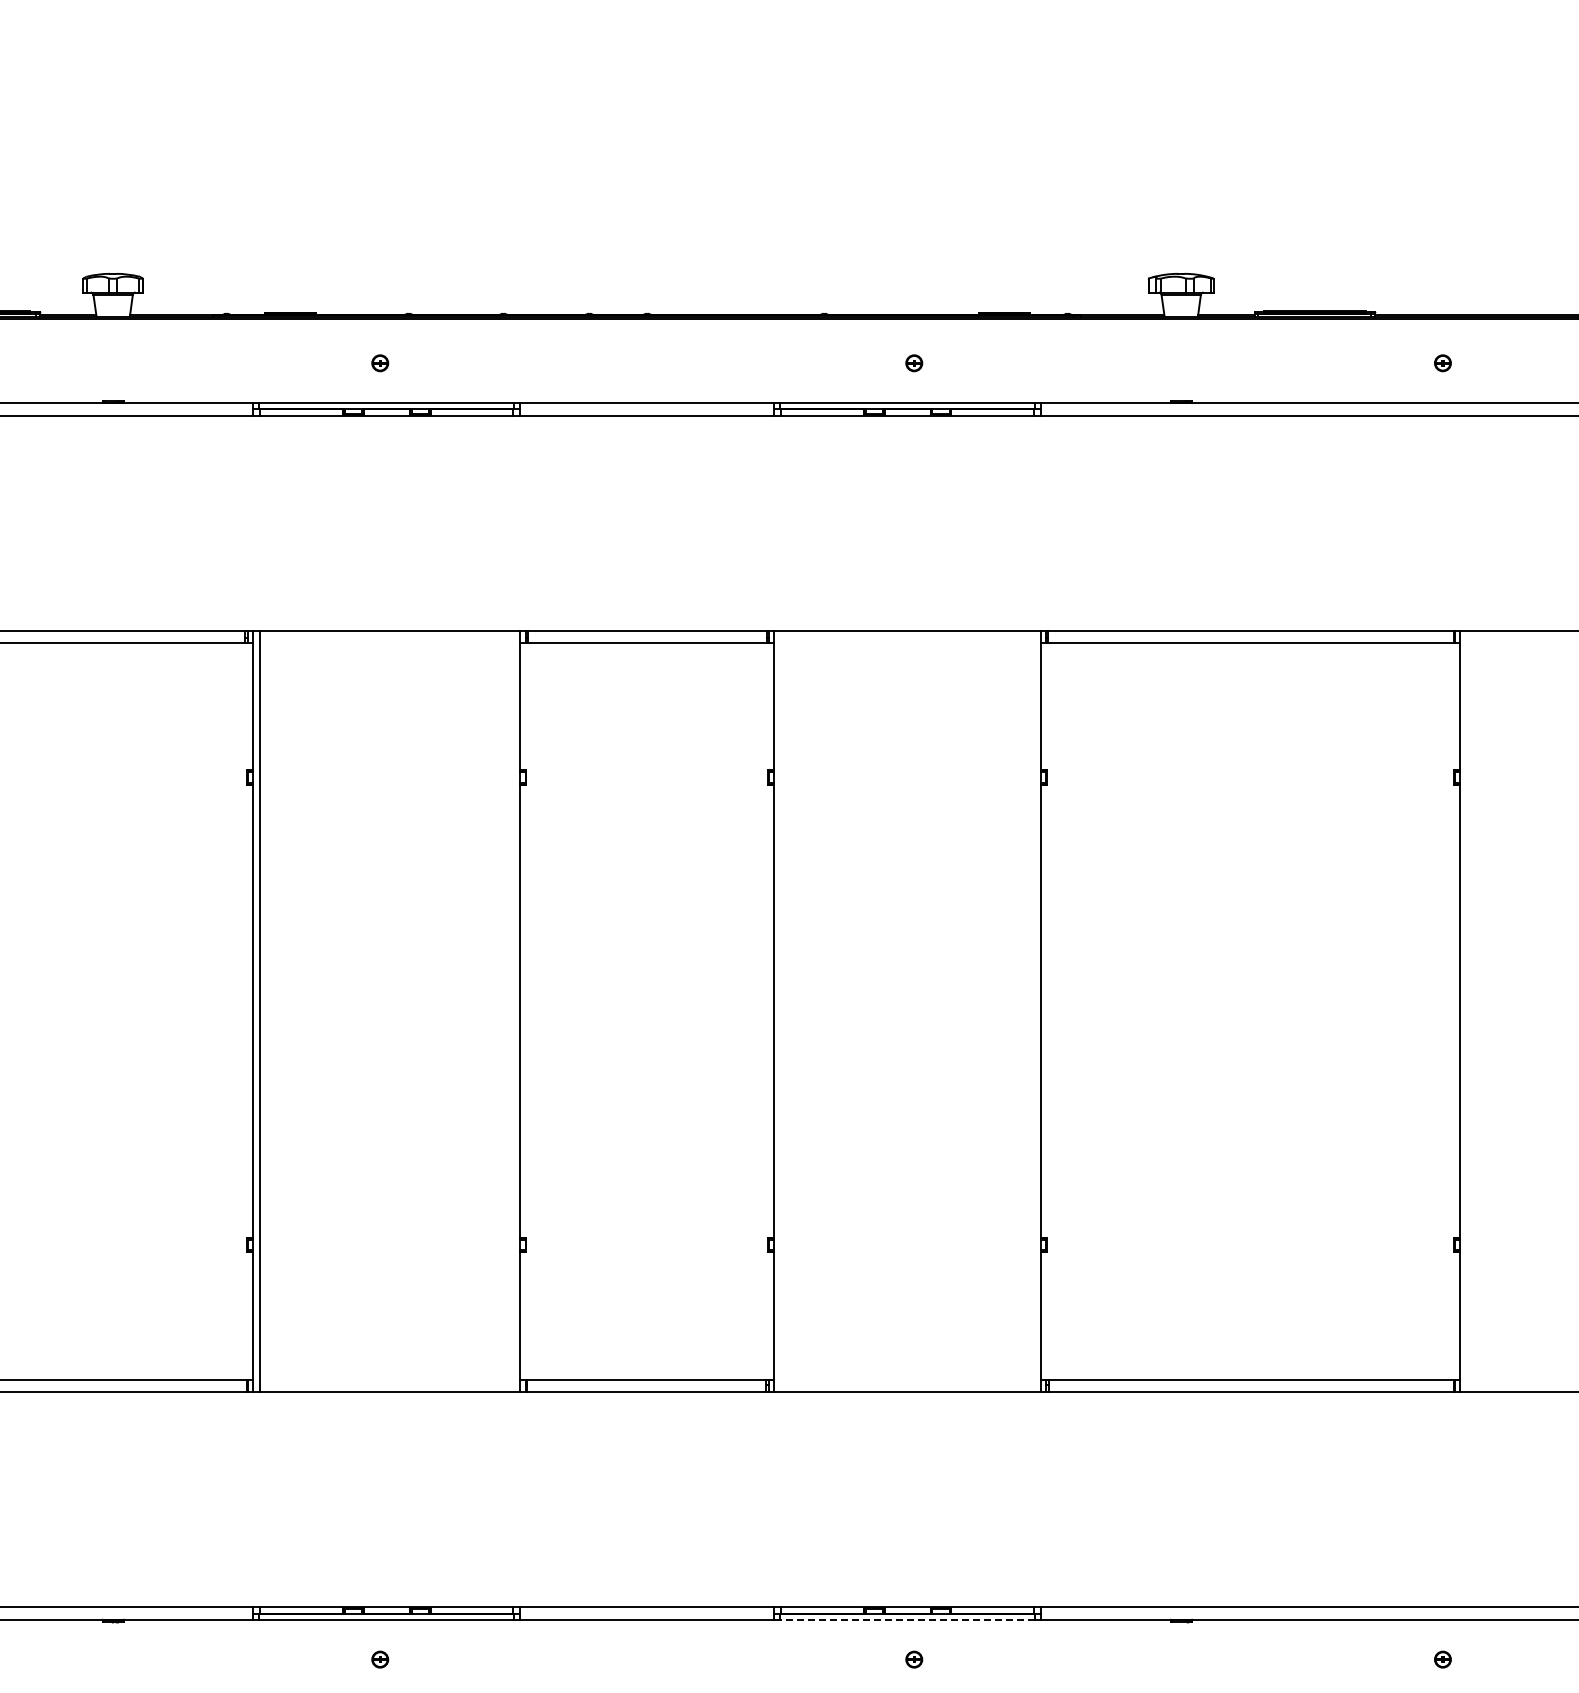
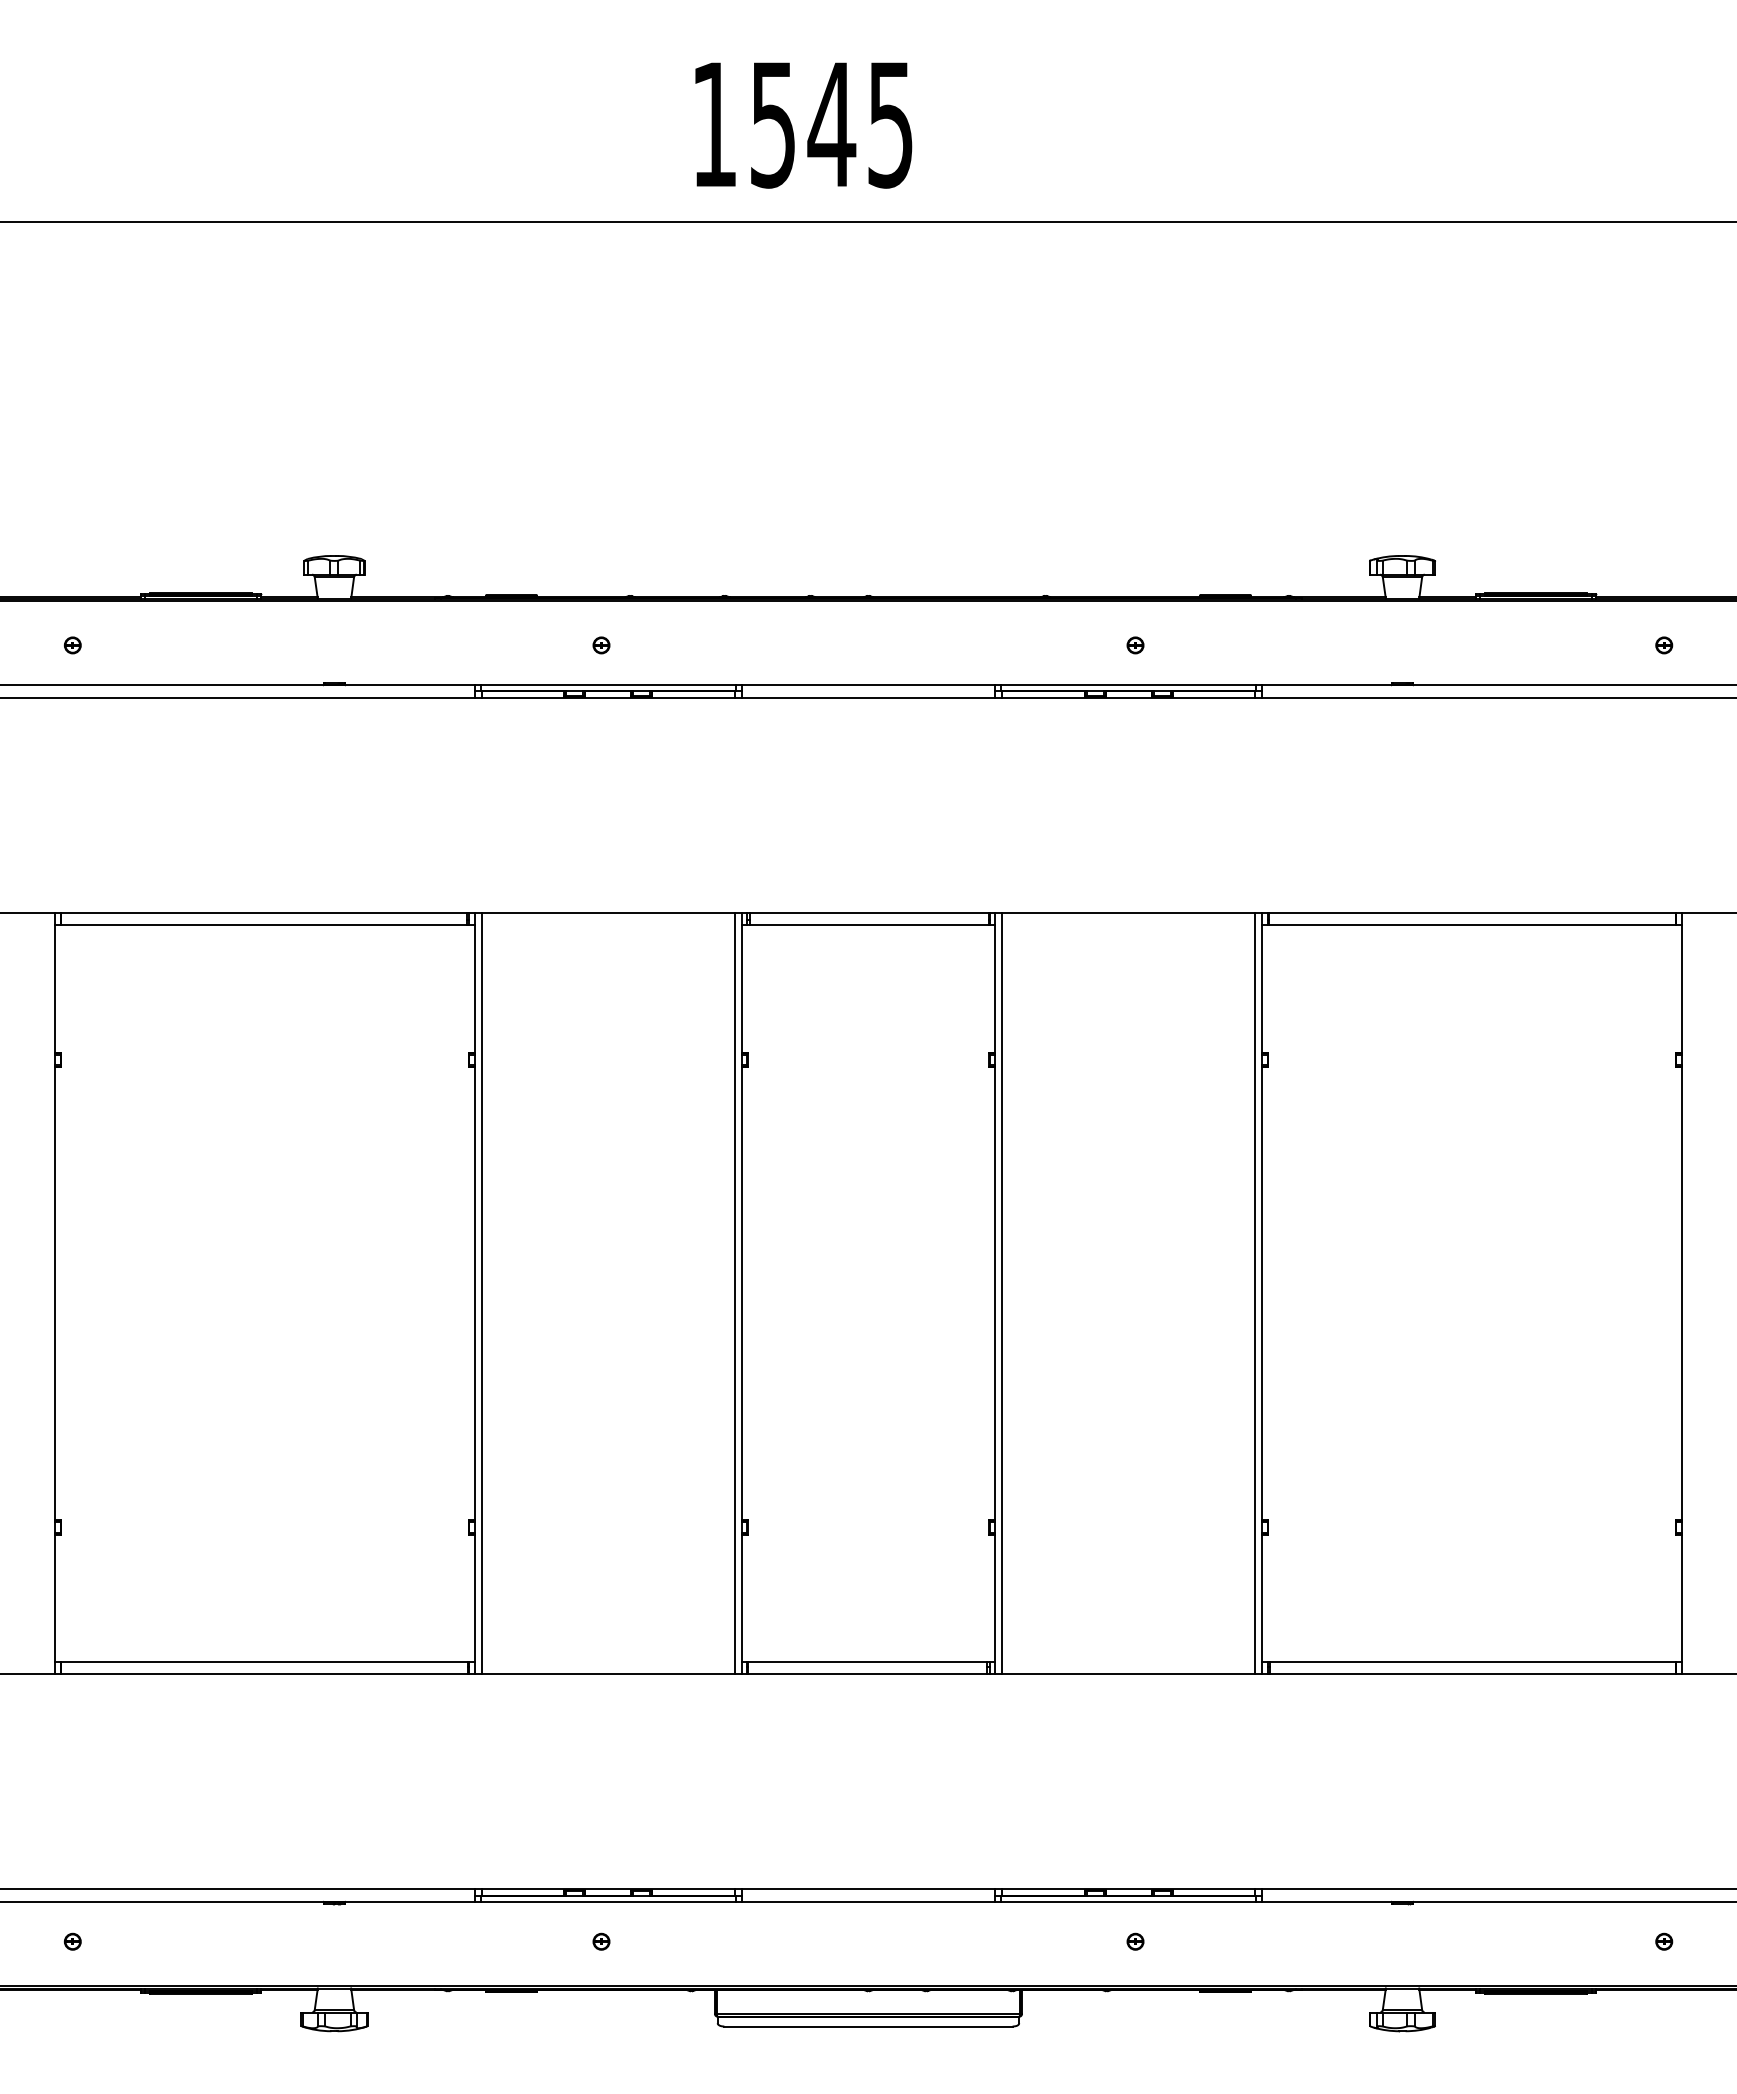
line: (513, 1011) -> (734, 1293), added
line: (781, 1011) -> (1002, 1293), added
line: (1034, 1011) -> (1255, 1293), added
line: (907, 1619) -> (1128, 1901), dashed -> solid

